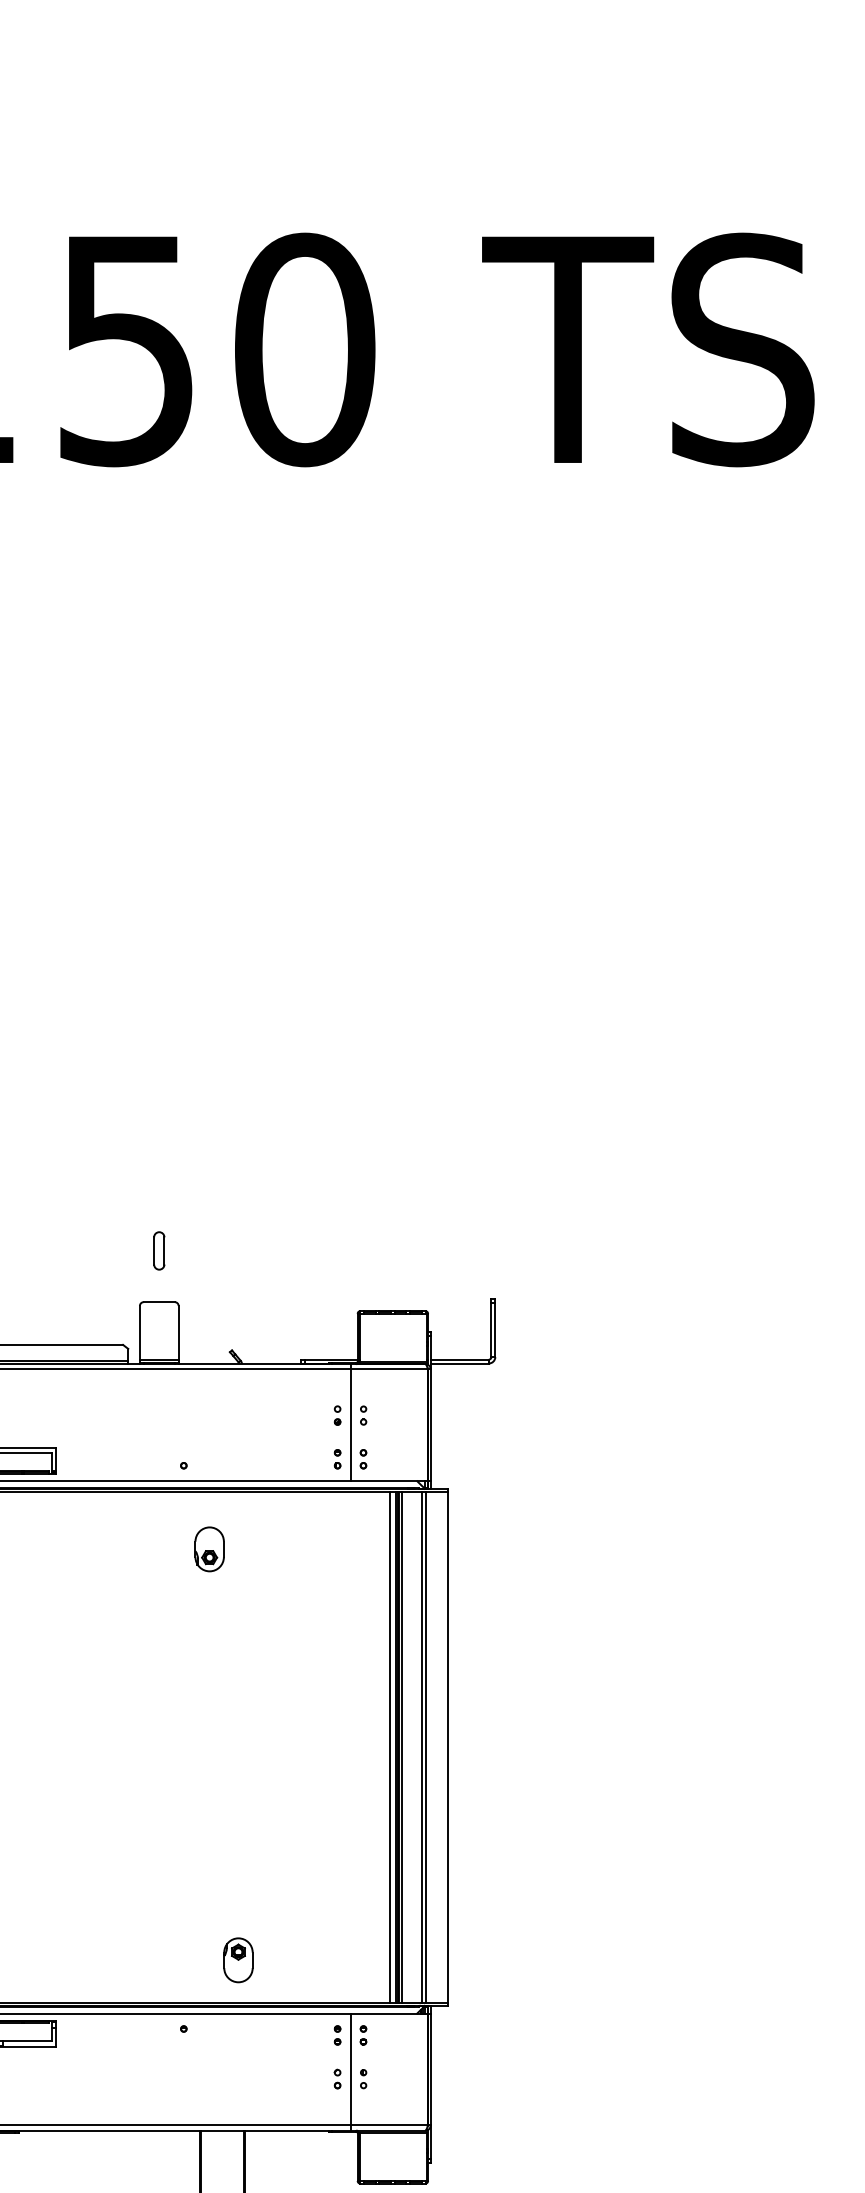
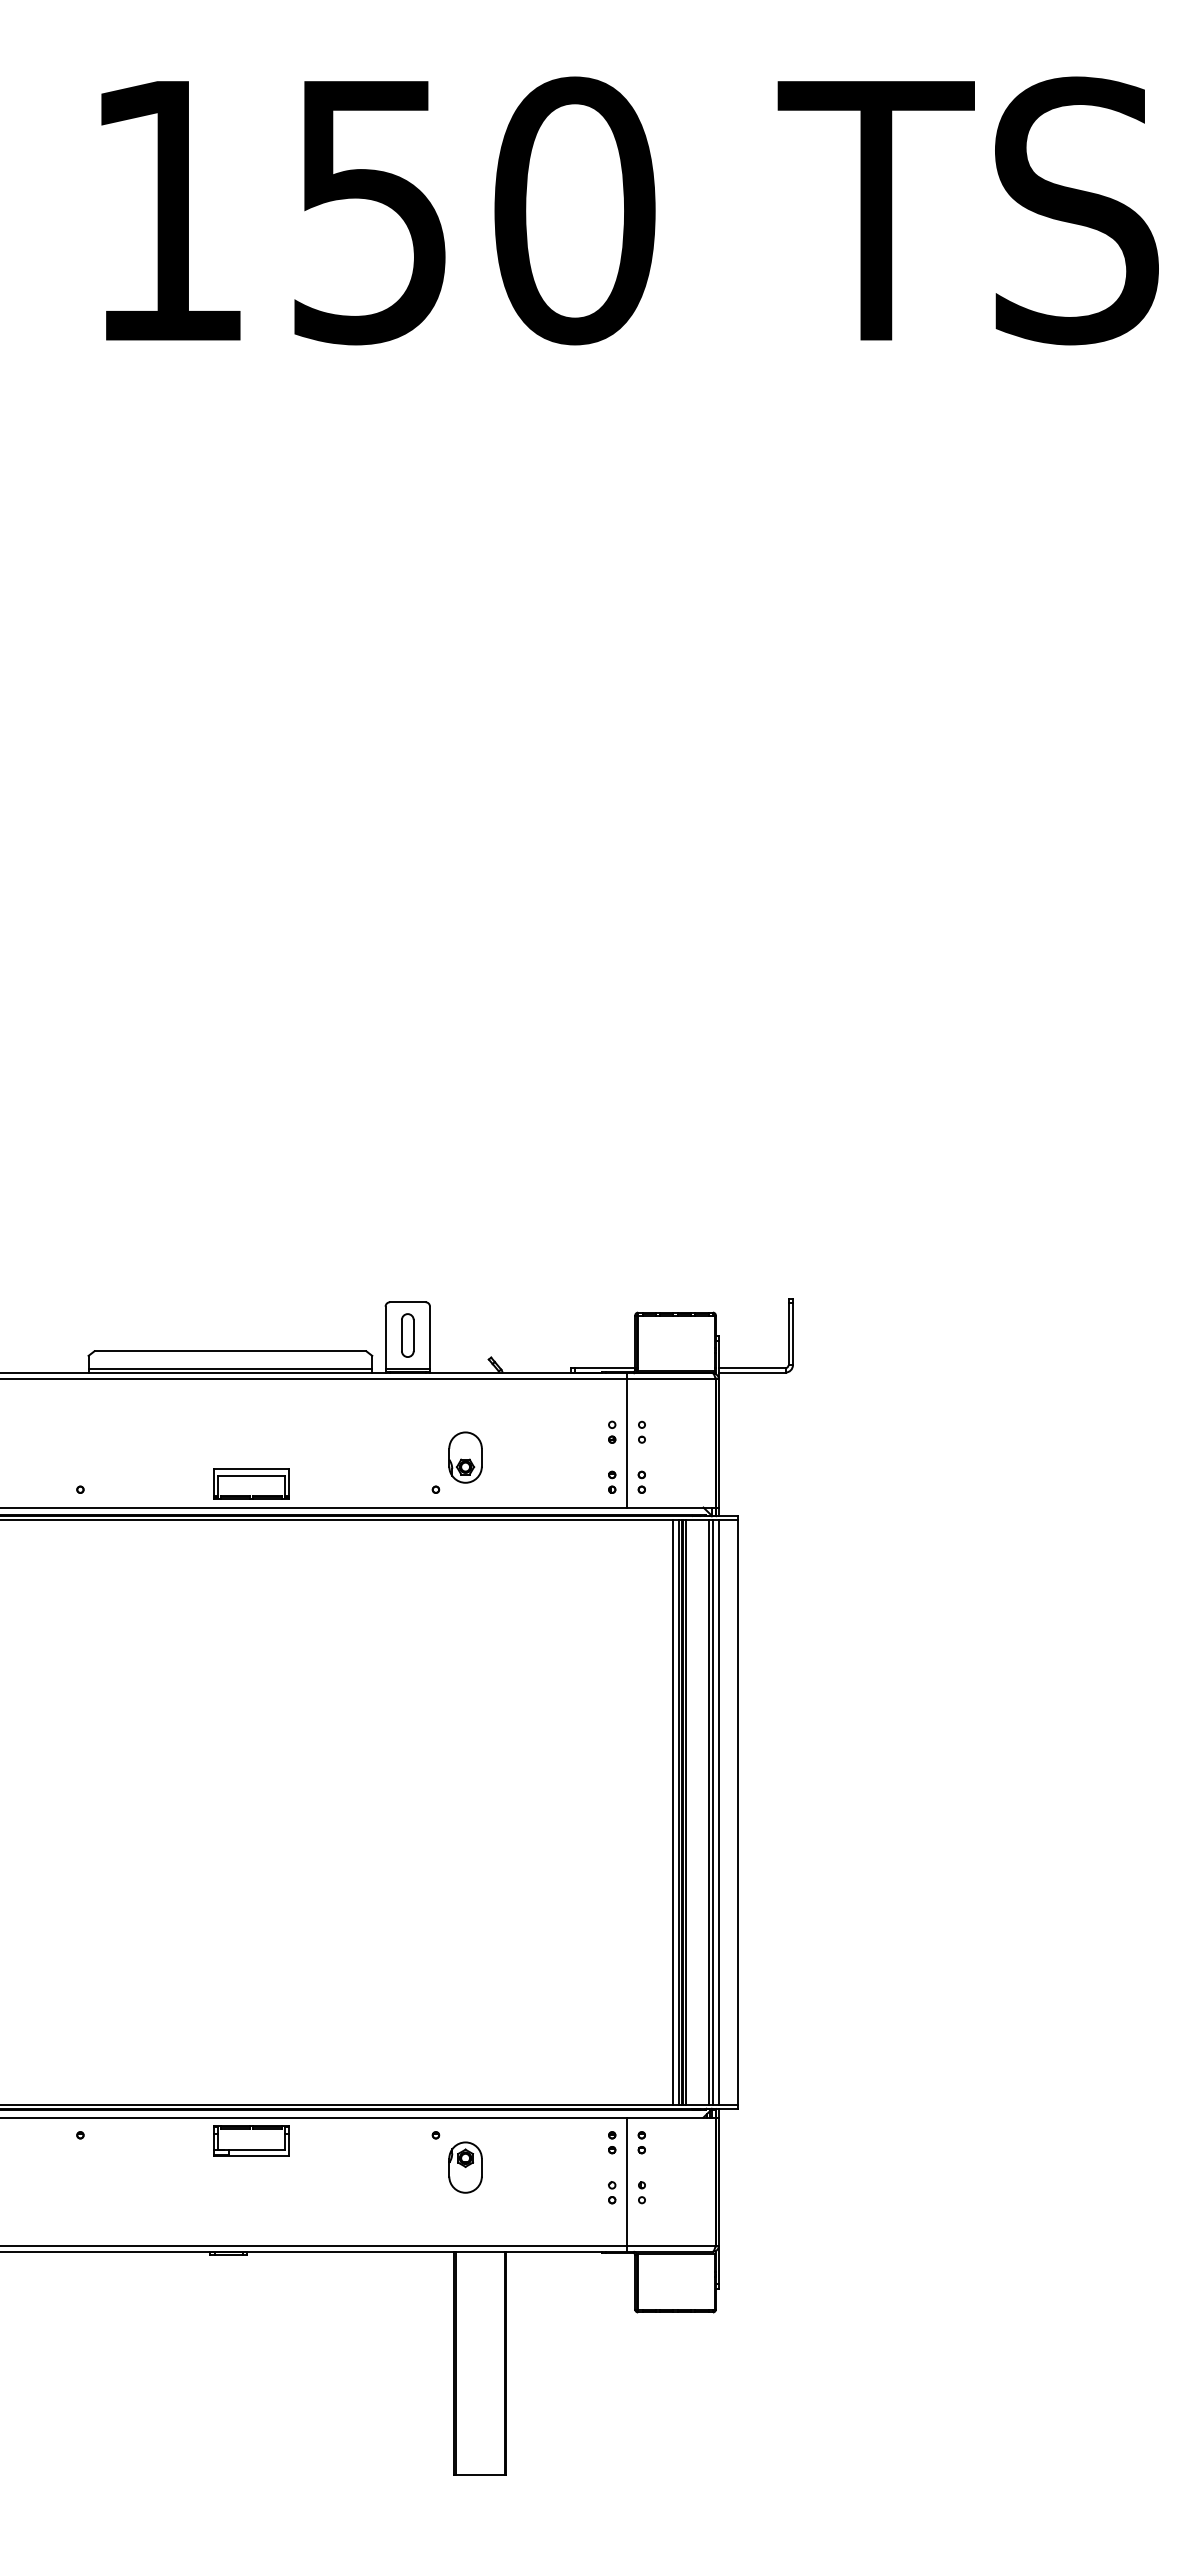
part: (159, 1250) -> (407, 1335), moved
part: (209, 1549) -> (465, 1457), moved
line: (430, 1747) -> (718, 1812), added
part: (238, 1960) -> (465, 2167), moved

